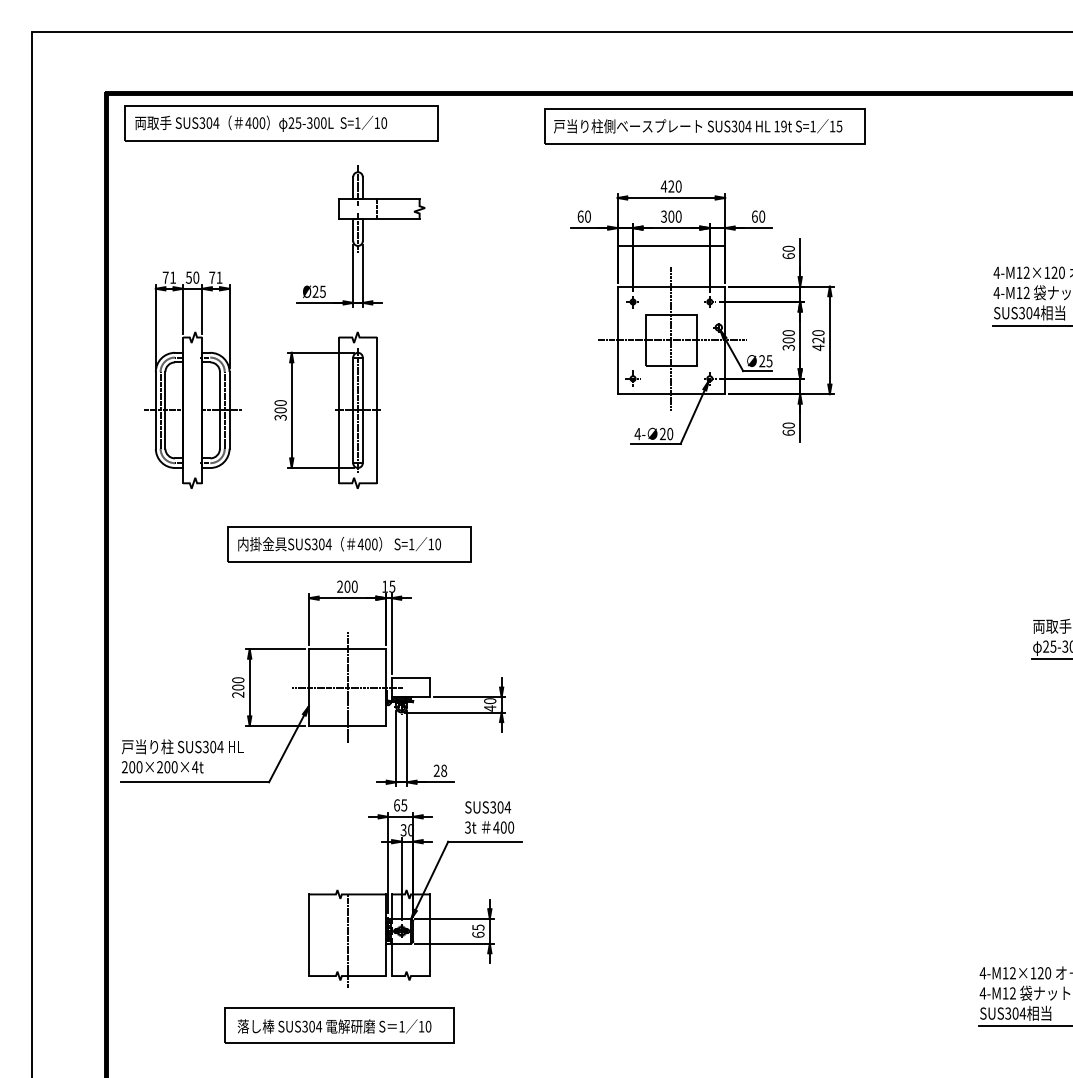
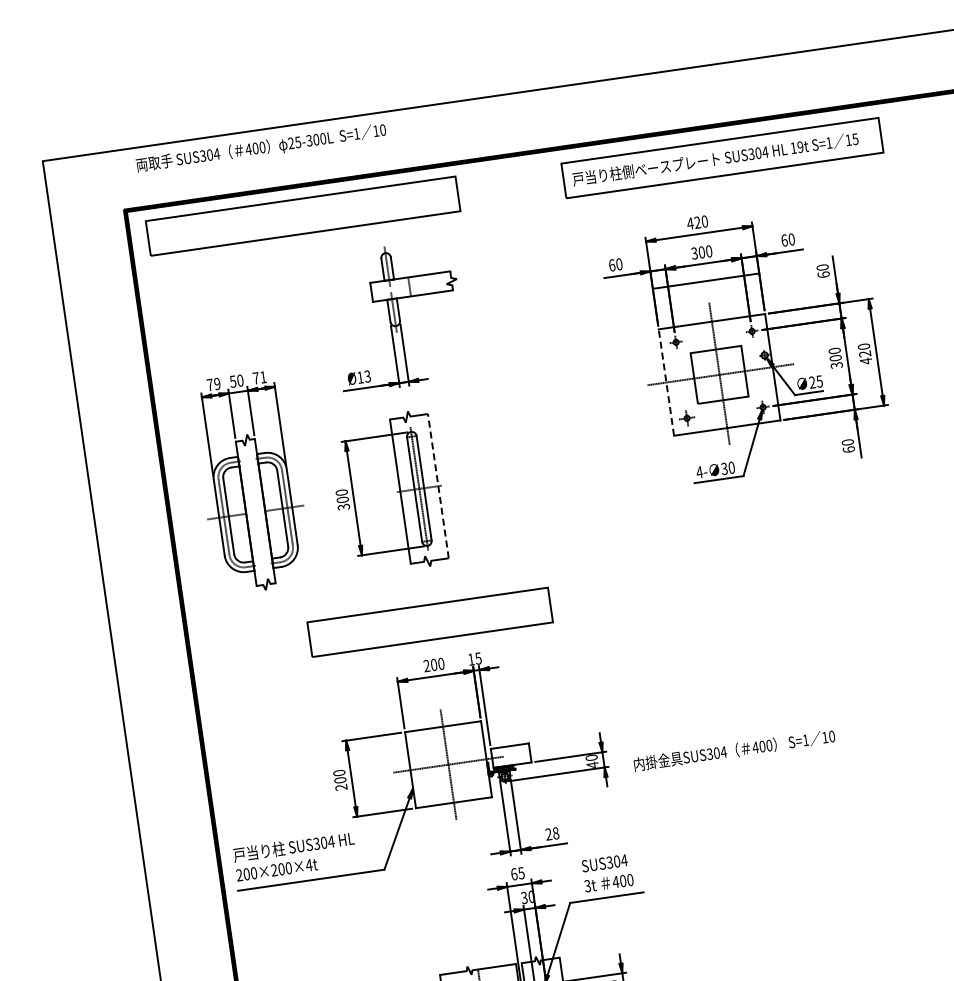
text: (261, 123) -> (261, 148), moved
text: (172, 277) -> (216, 383), 71 -> 79
text: (318, 291) -> (363, 376), Ø25 -> Ø13
line: (617, 340) -> (666, 382), solid -> dashed
line: (377, 410) -> (438, 486), solid -> dashed
text: (662, 434) -> (724, 469), 20 -> 30
text: (339, 544) -> (734, 750), moved

